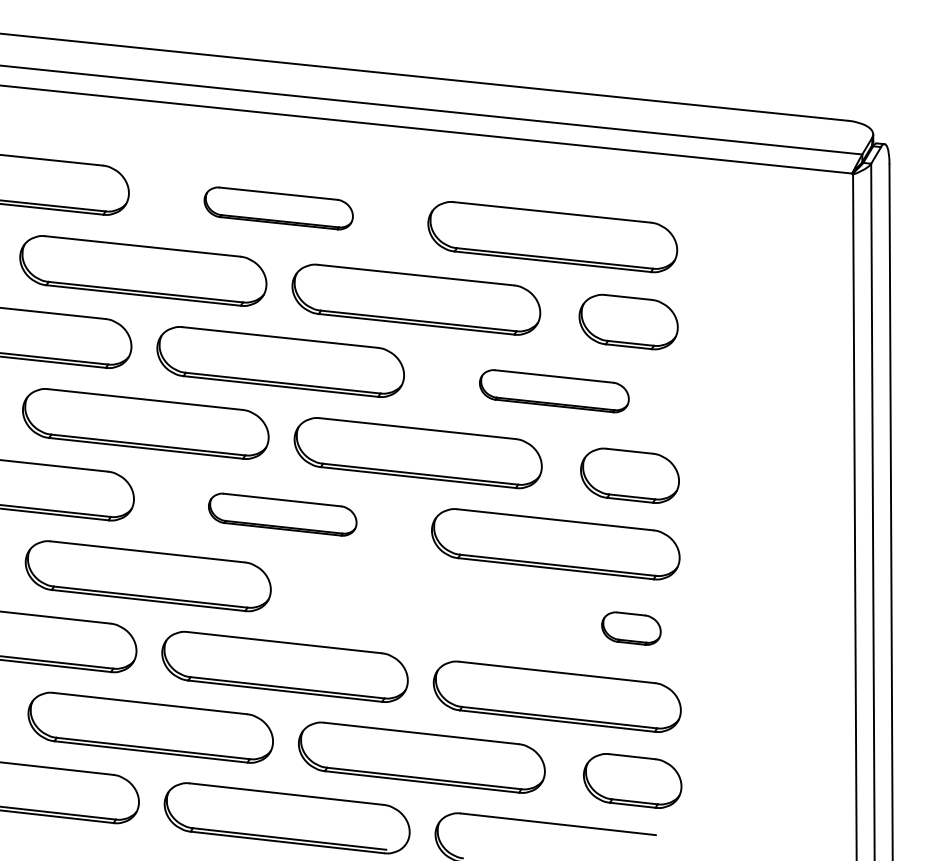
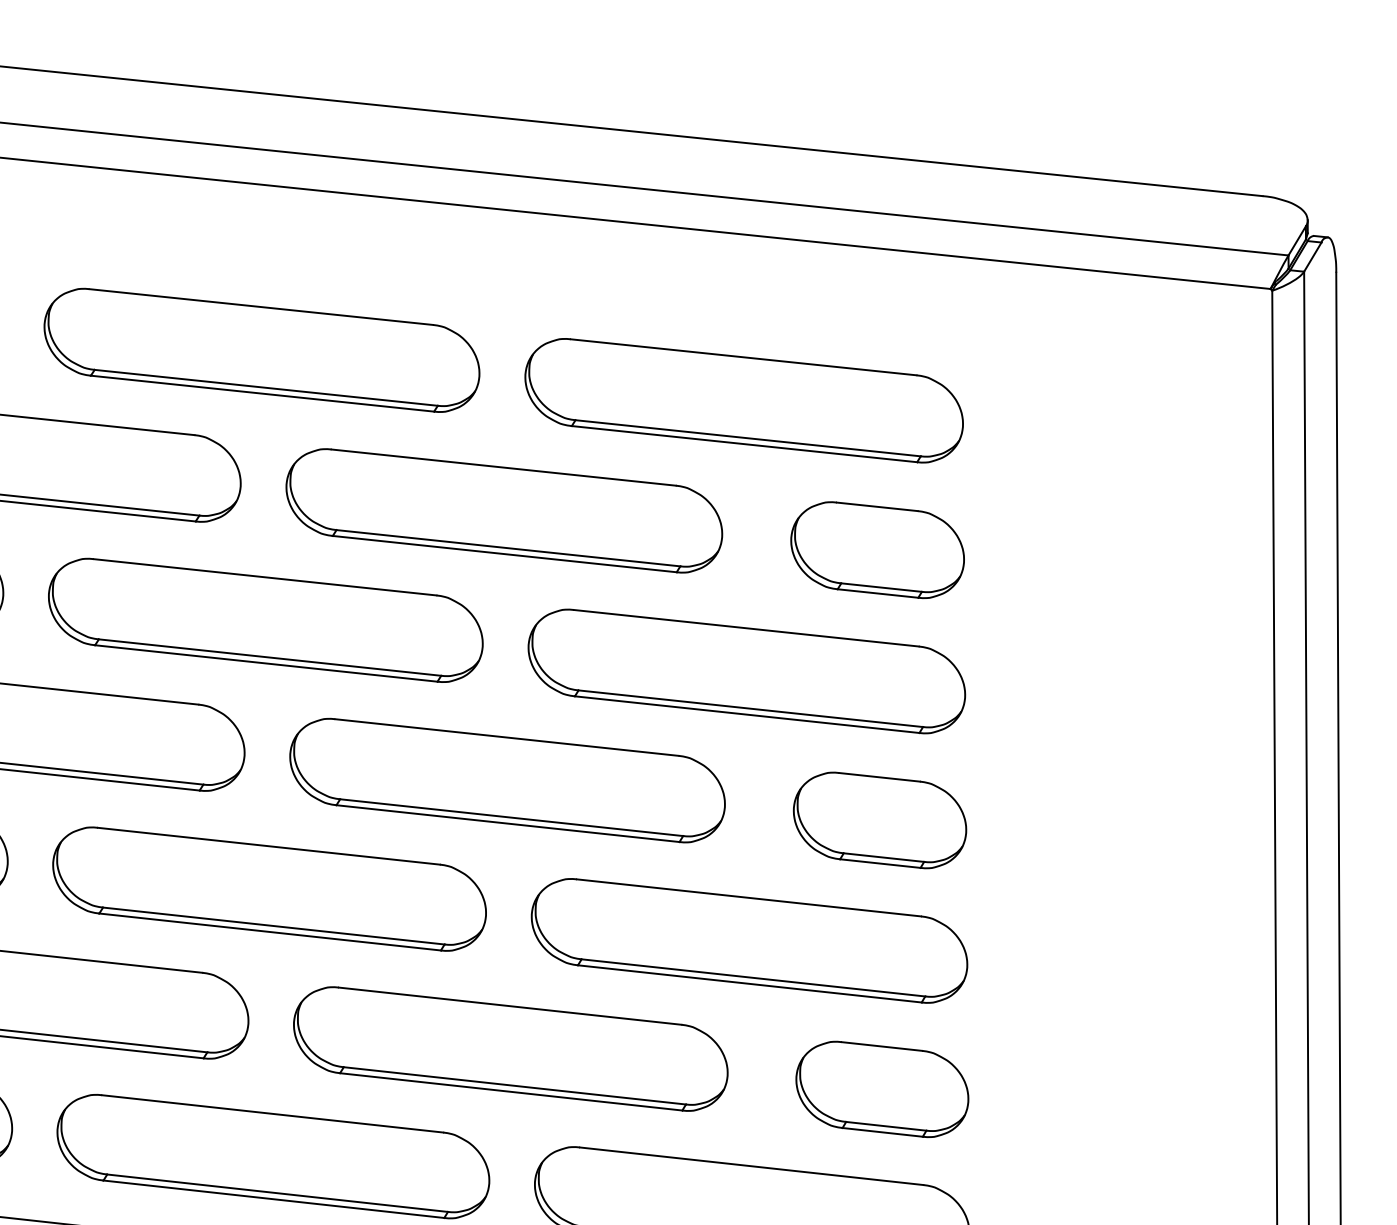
part: (278, 208) -> (261, 350), size x1.67
part: (554, 391) -> (747, 672), size x1.67
part: (282, 514) -> (268, 888), size x1.67
part: (419, 605) -> (509, 1048), added
part: (631, 628) -> (882, 1089), size x1.67

